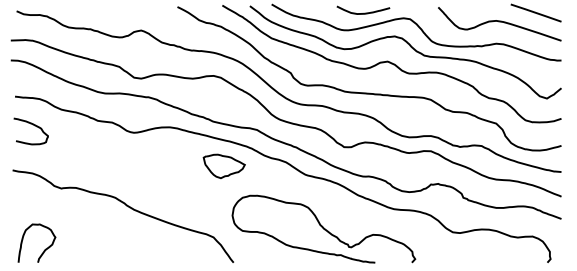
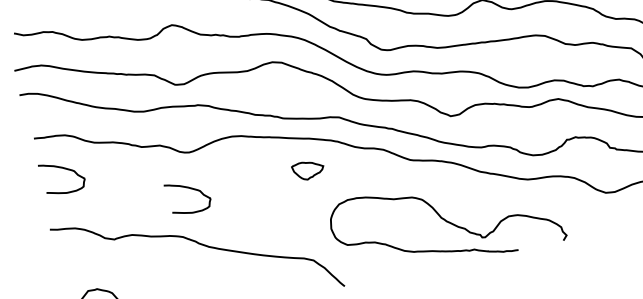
curve: (129, 162) -> (191, 190), added
part: (223, 165) -> (307, 169), size x0.6

